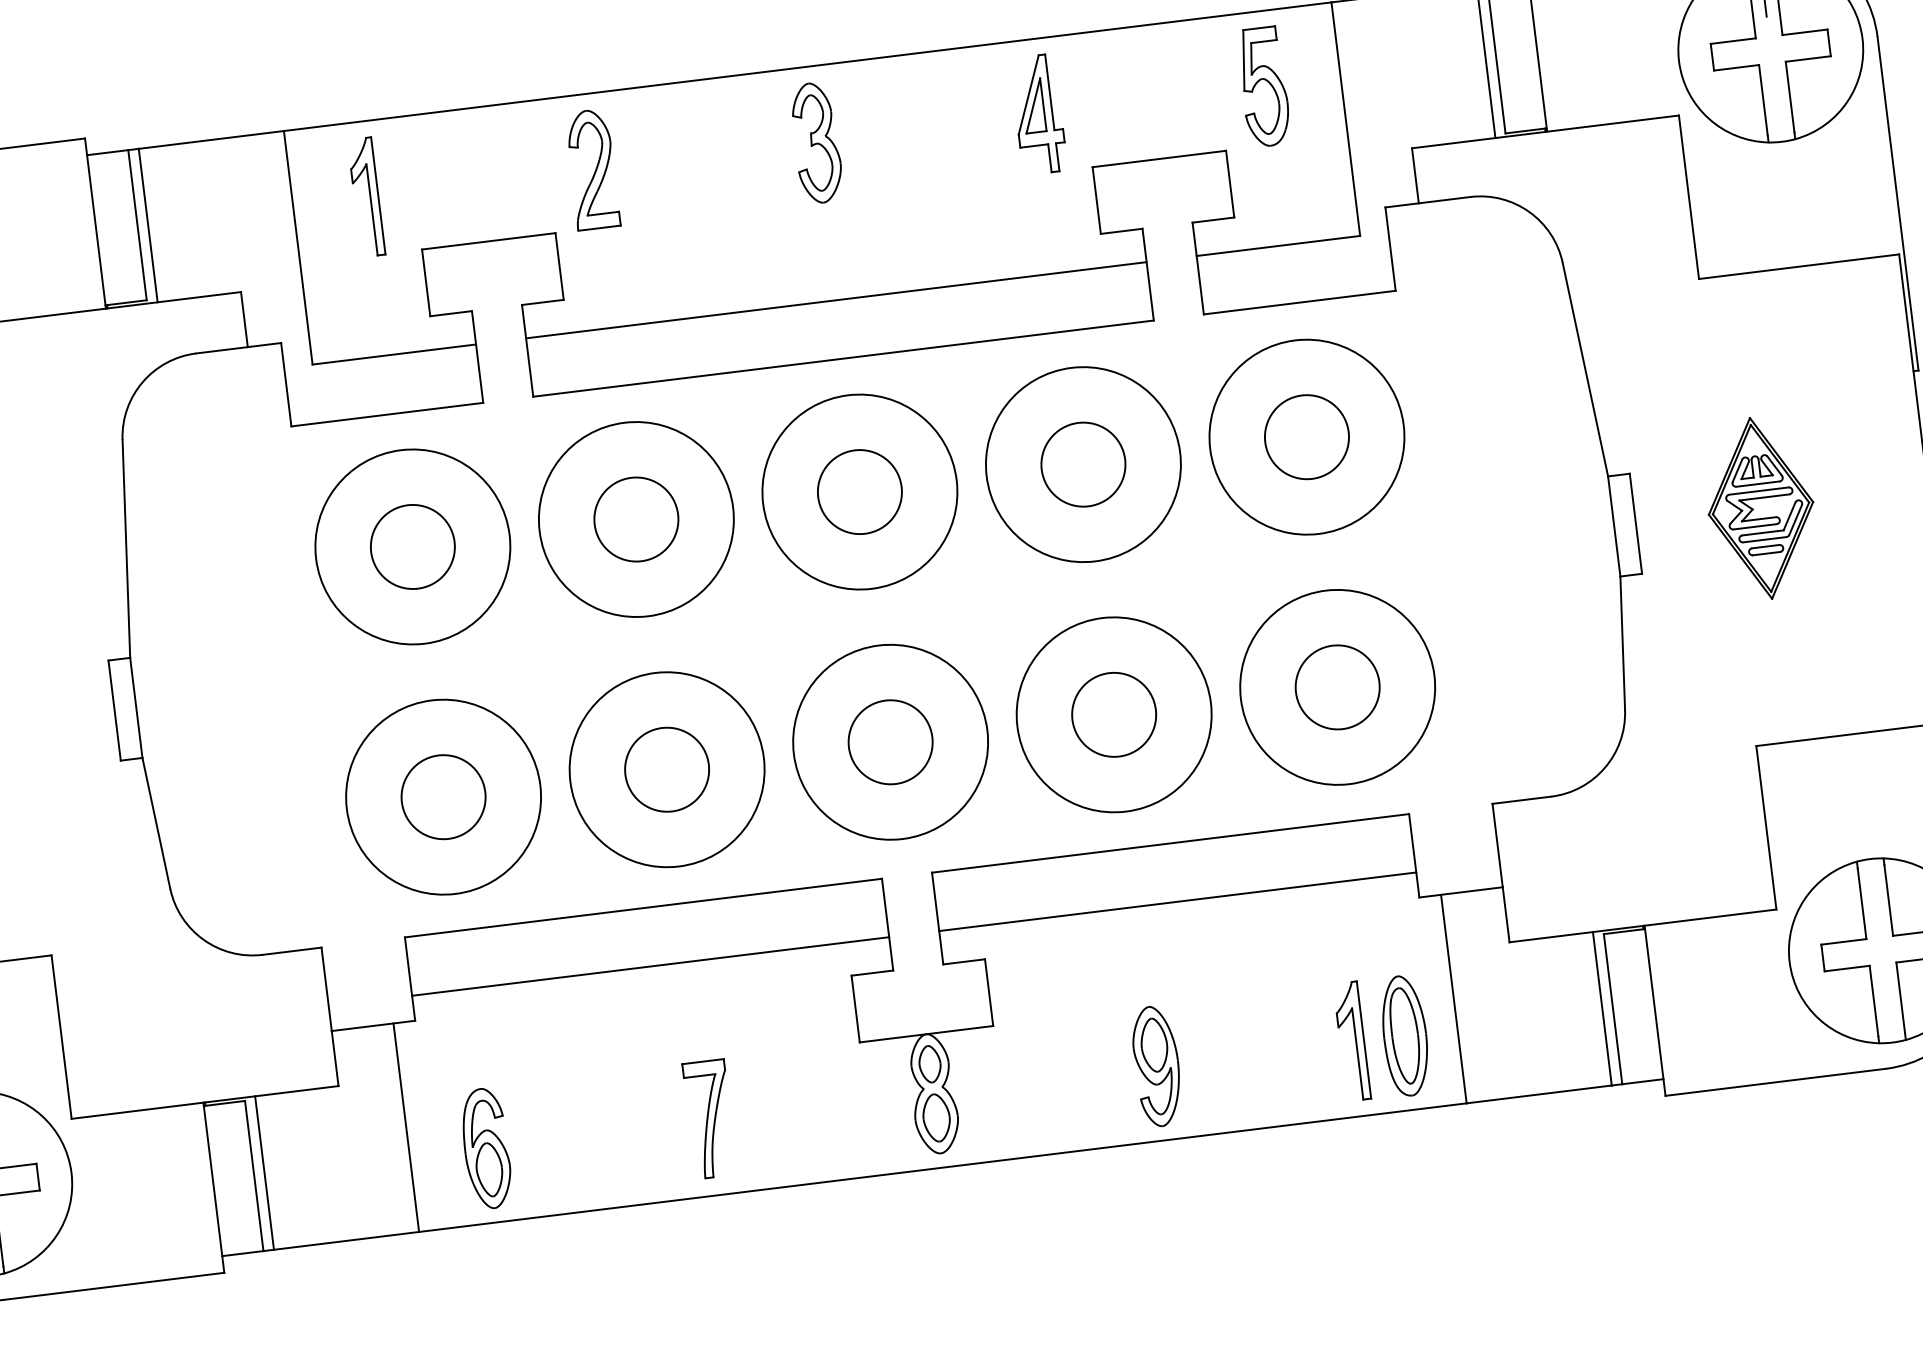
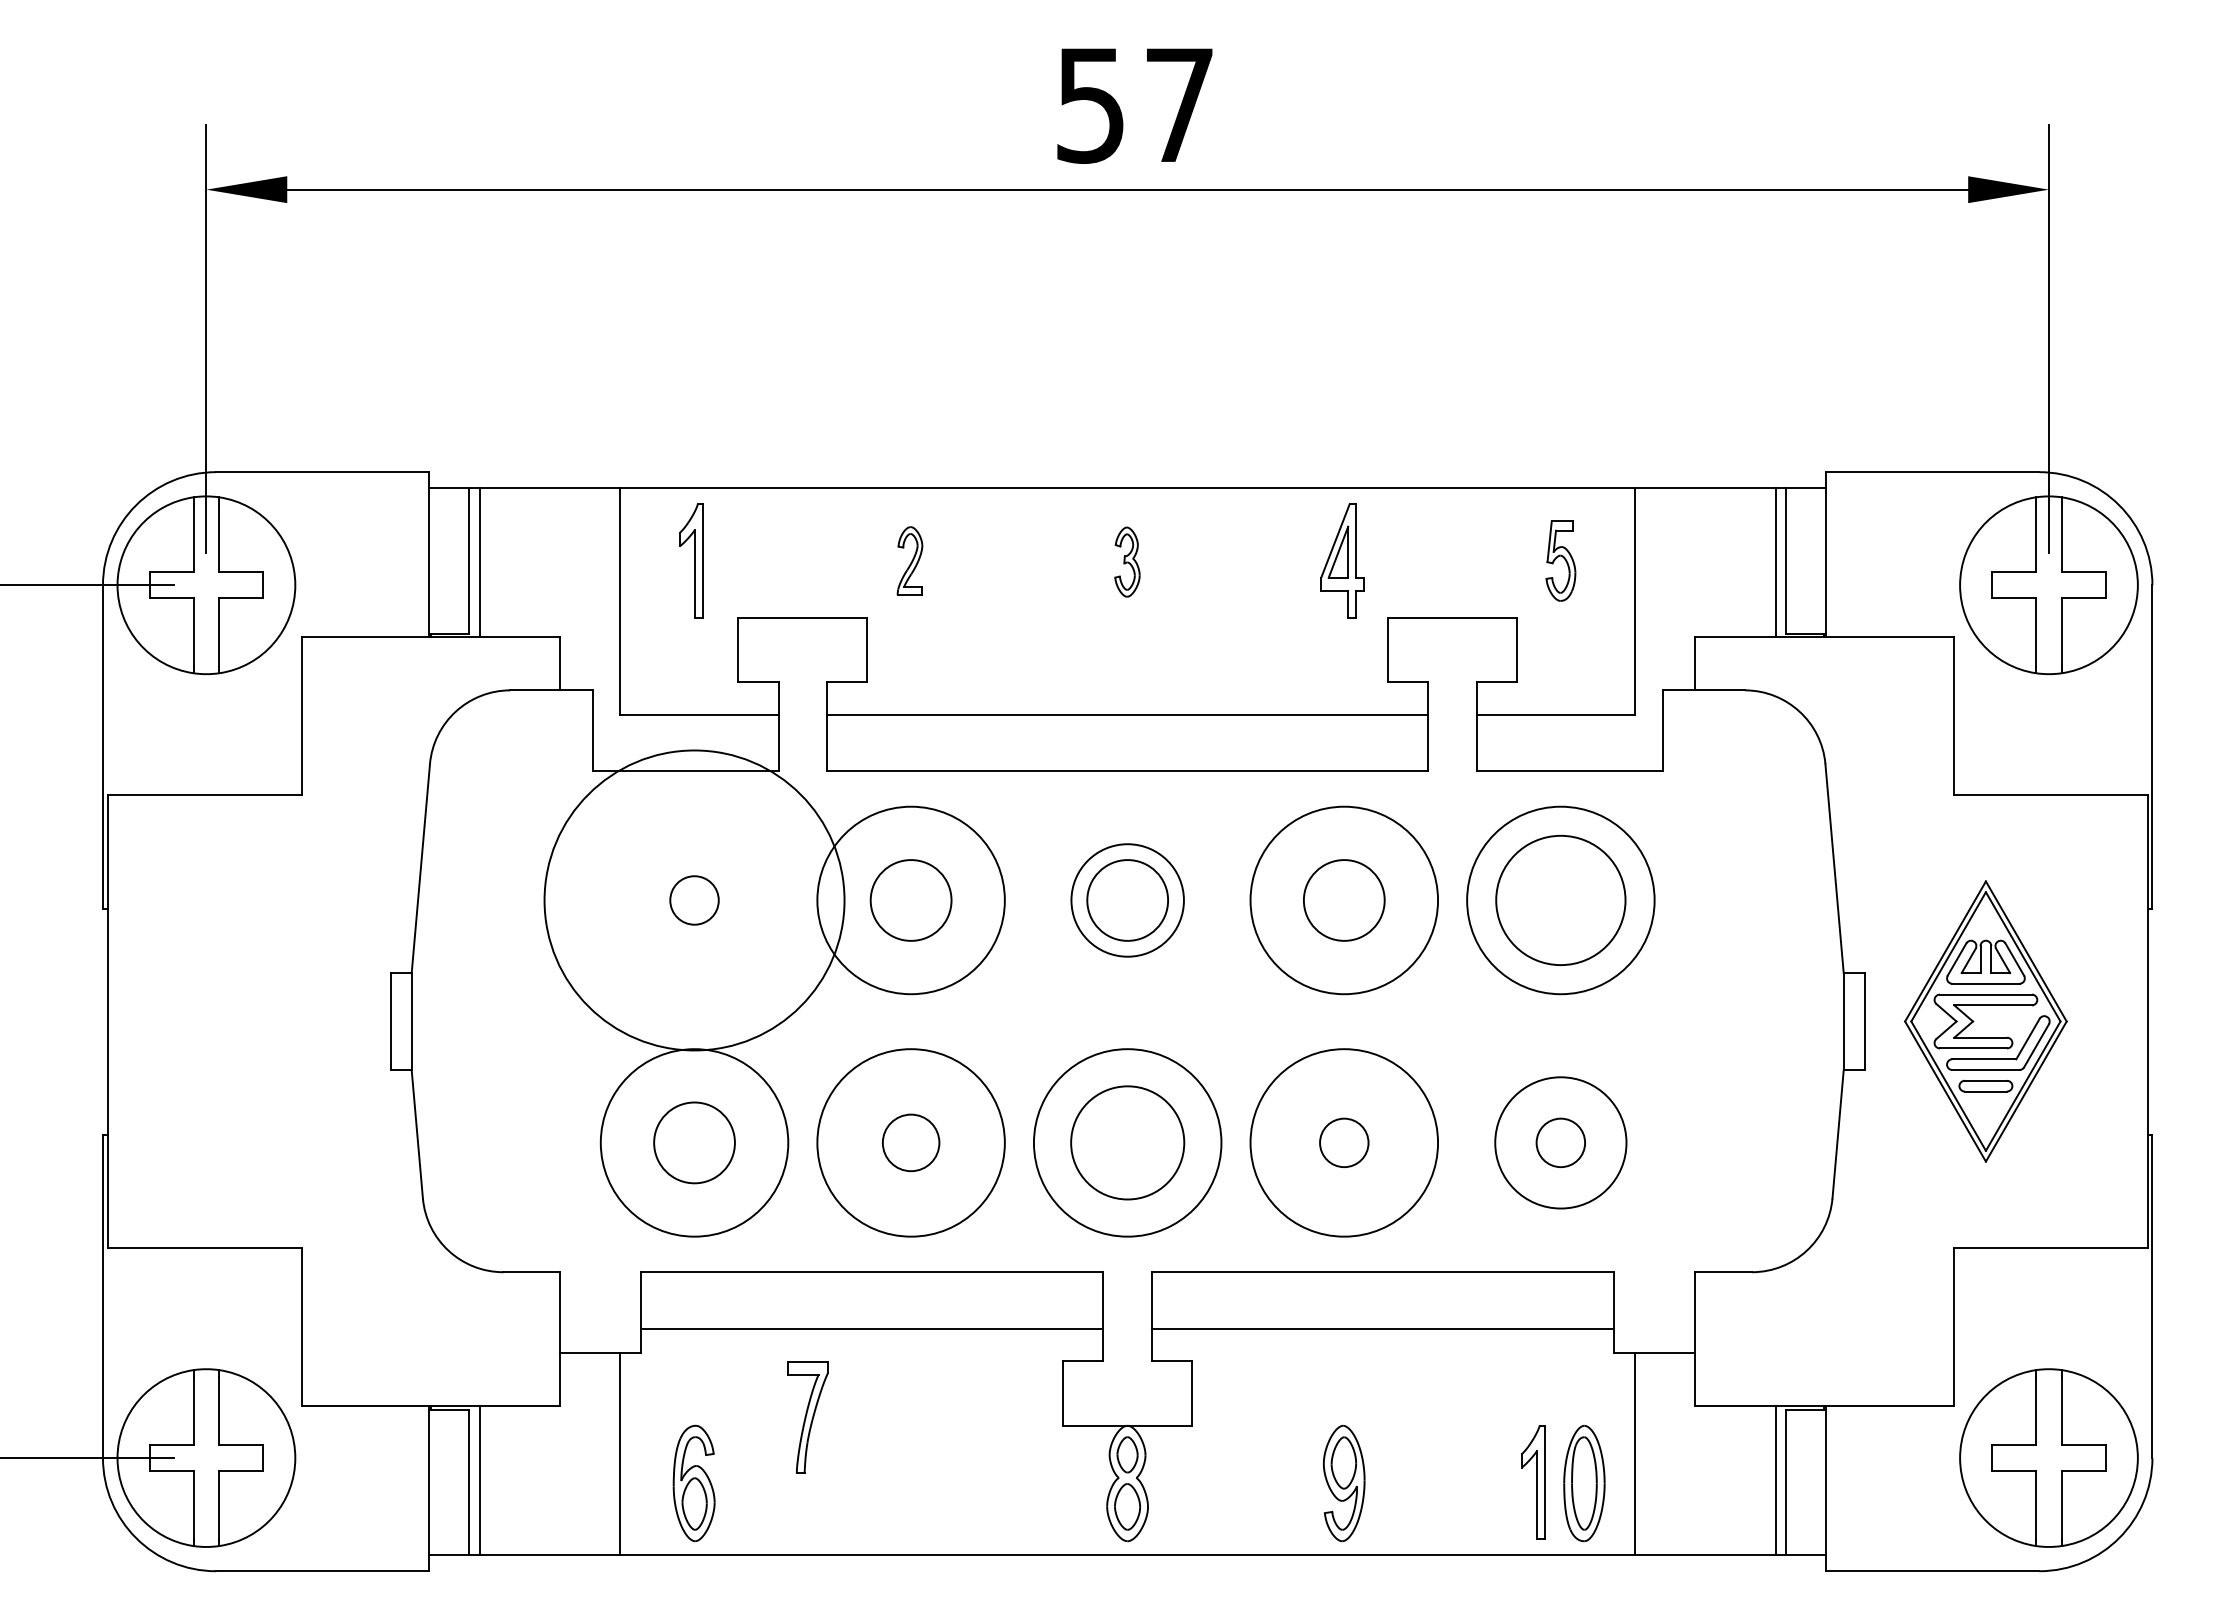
part: (1263, 86) -> (1560, 560), size x0.7
part: (816, 142) -> (1127, 561), size x0.6
part: (591, 168) -> (909, 560), size x0.6
circle: (1306, 437) -> (1560, 900), size x1.6
circle: (859, 492) -> (1127, 900), size x0.6
part: (1760, 508) -> (1985, 1021), size x1.6
circle: (412, 547) -> (694, 900), size x0.6
circle: (412, 547) -> (694, 900), size x1.6
circle: (1337, 687) -> (1560, 1142), size x0.6
circle: (1337, 687) -> (1560, 1142), size x0.7
circle: (1113, 714) -> (1343, 1142), size x0.6
circle: (890, 741) -> (1127, 1142), size x1.4
circle: (666, 769) -> (910, 1142), size x0.7
part: (709, 1119) -> (807, 1417), moved

